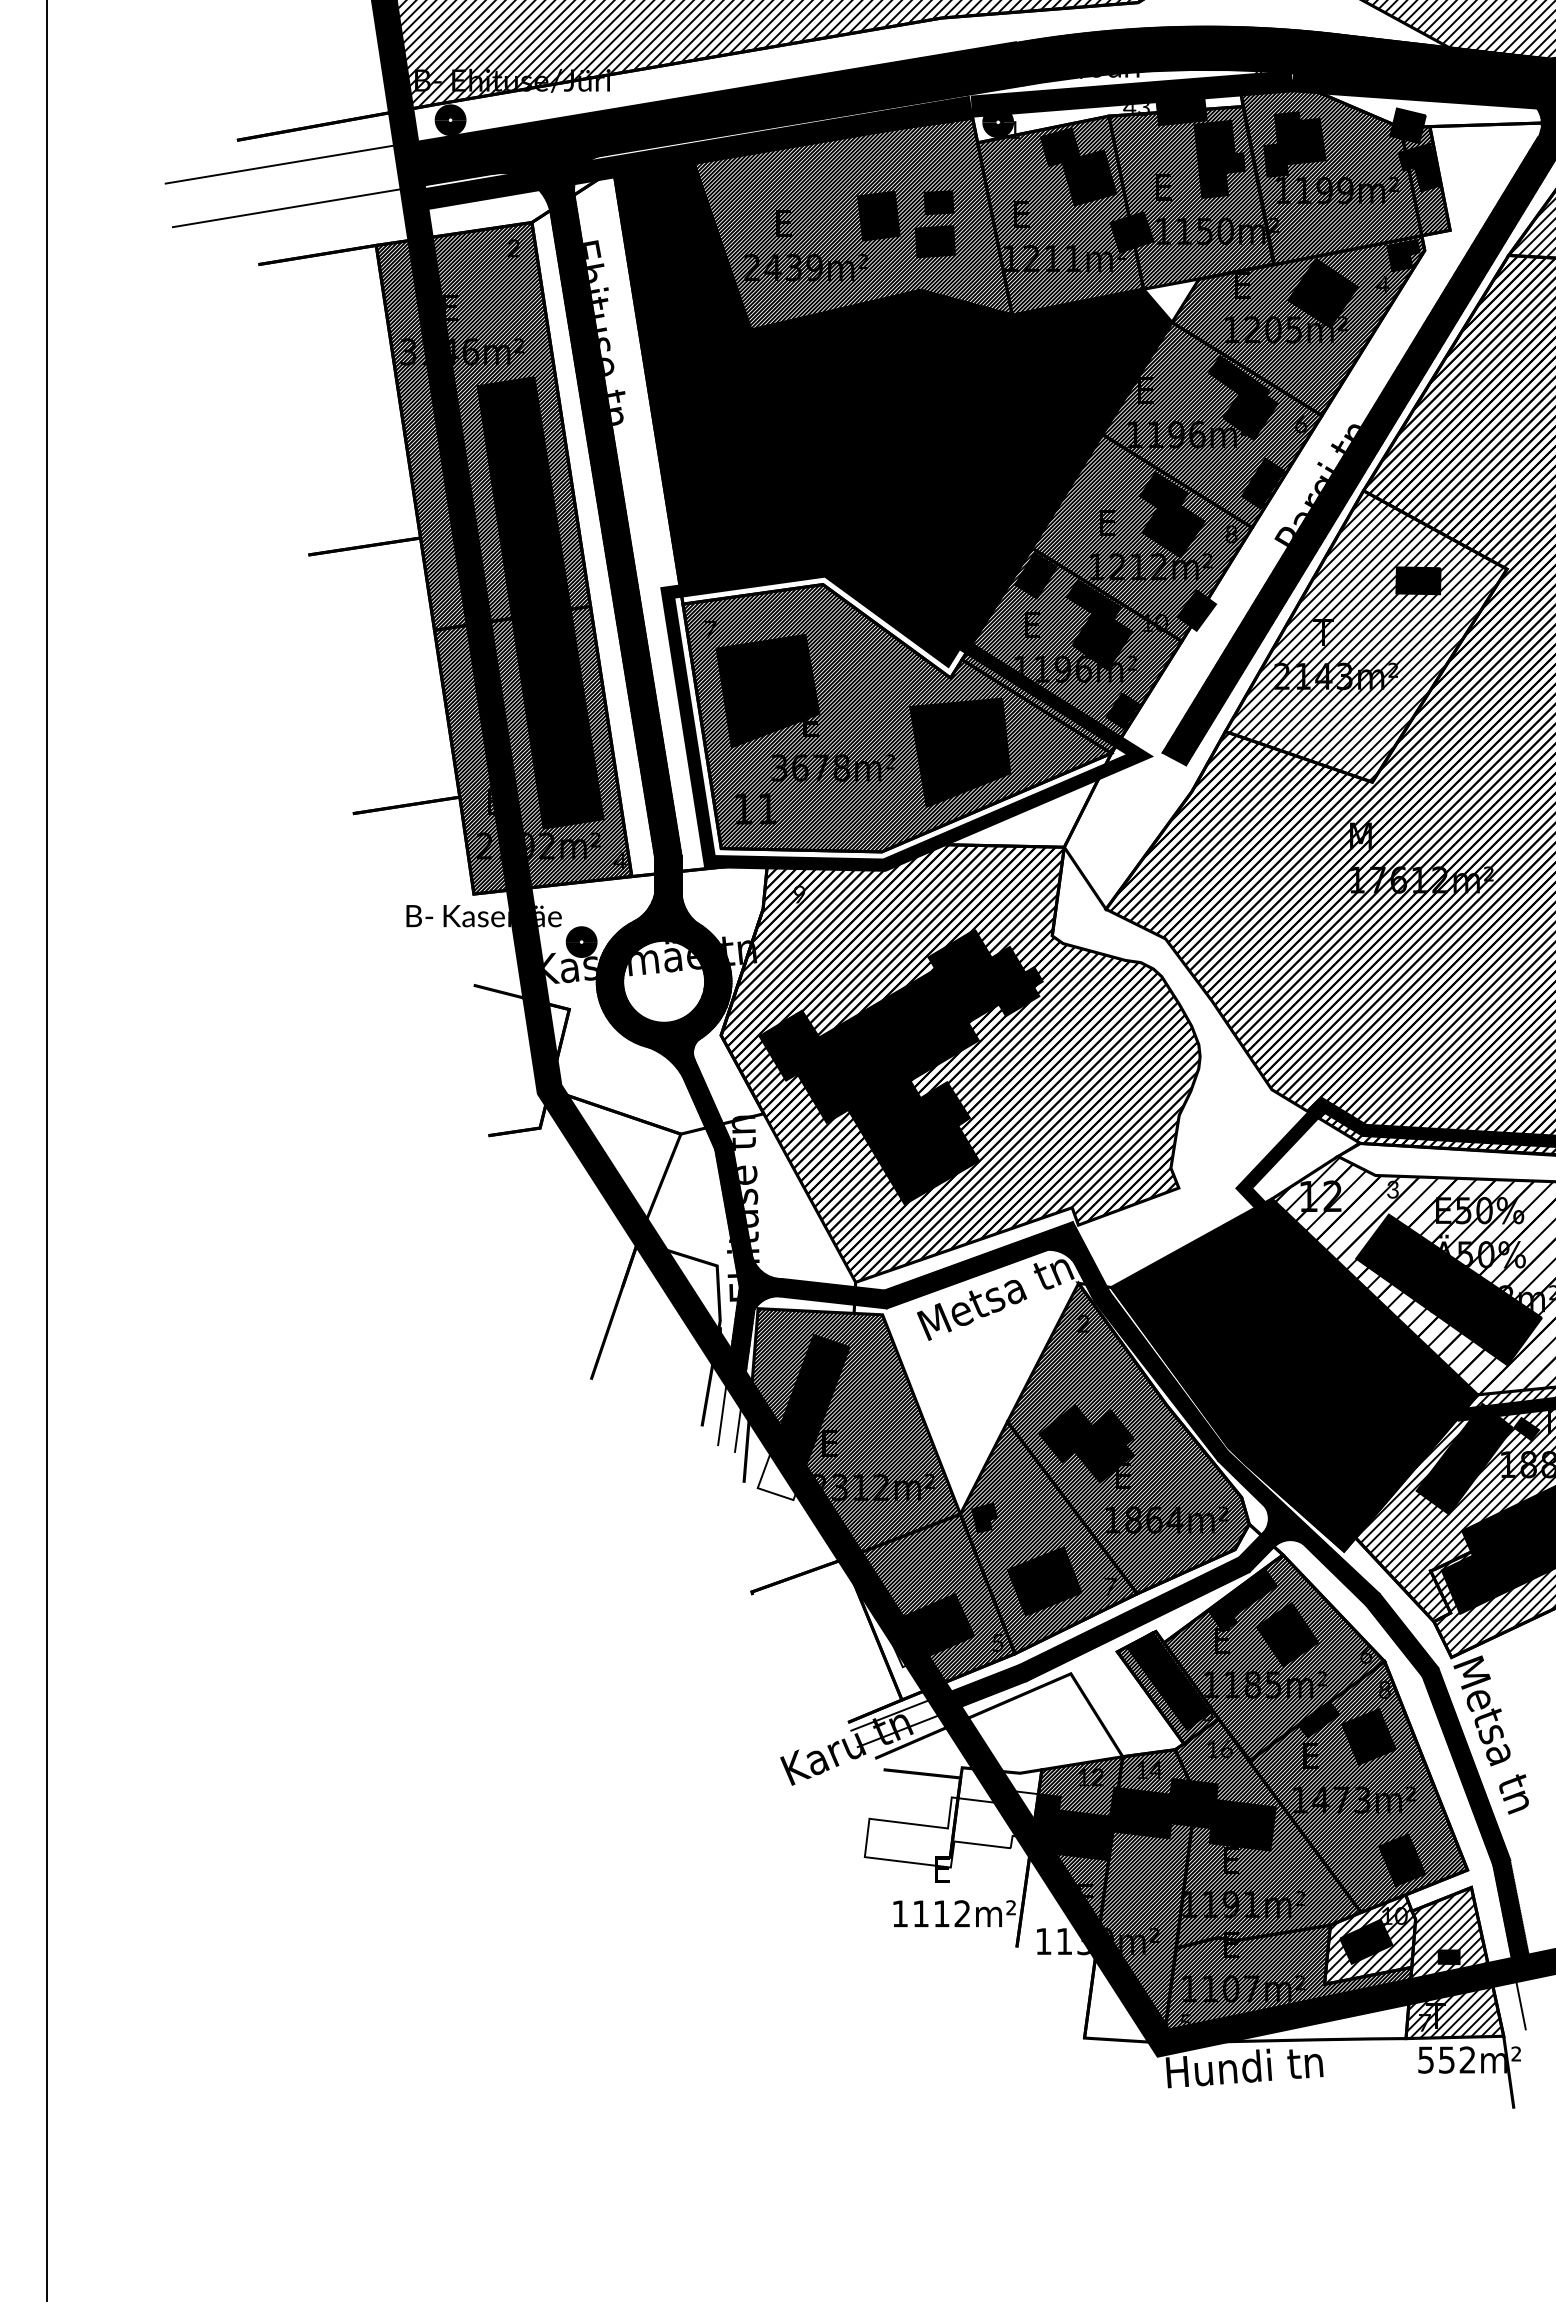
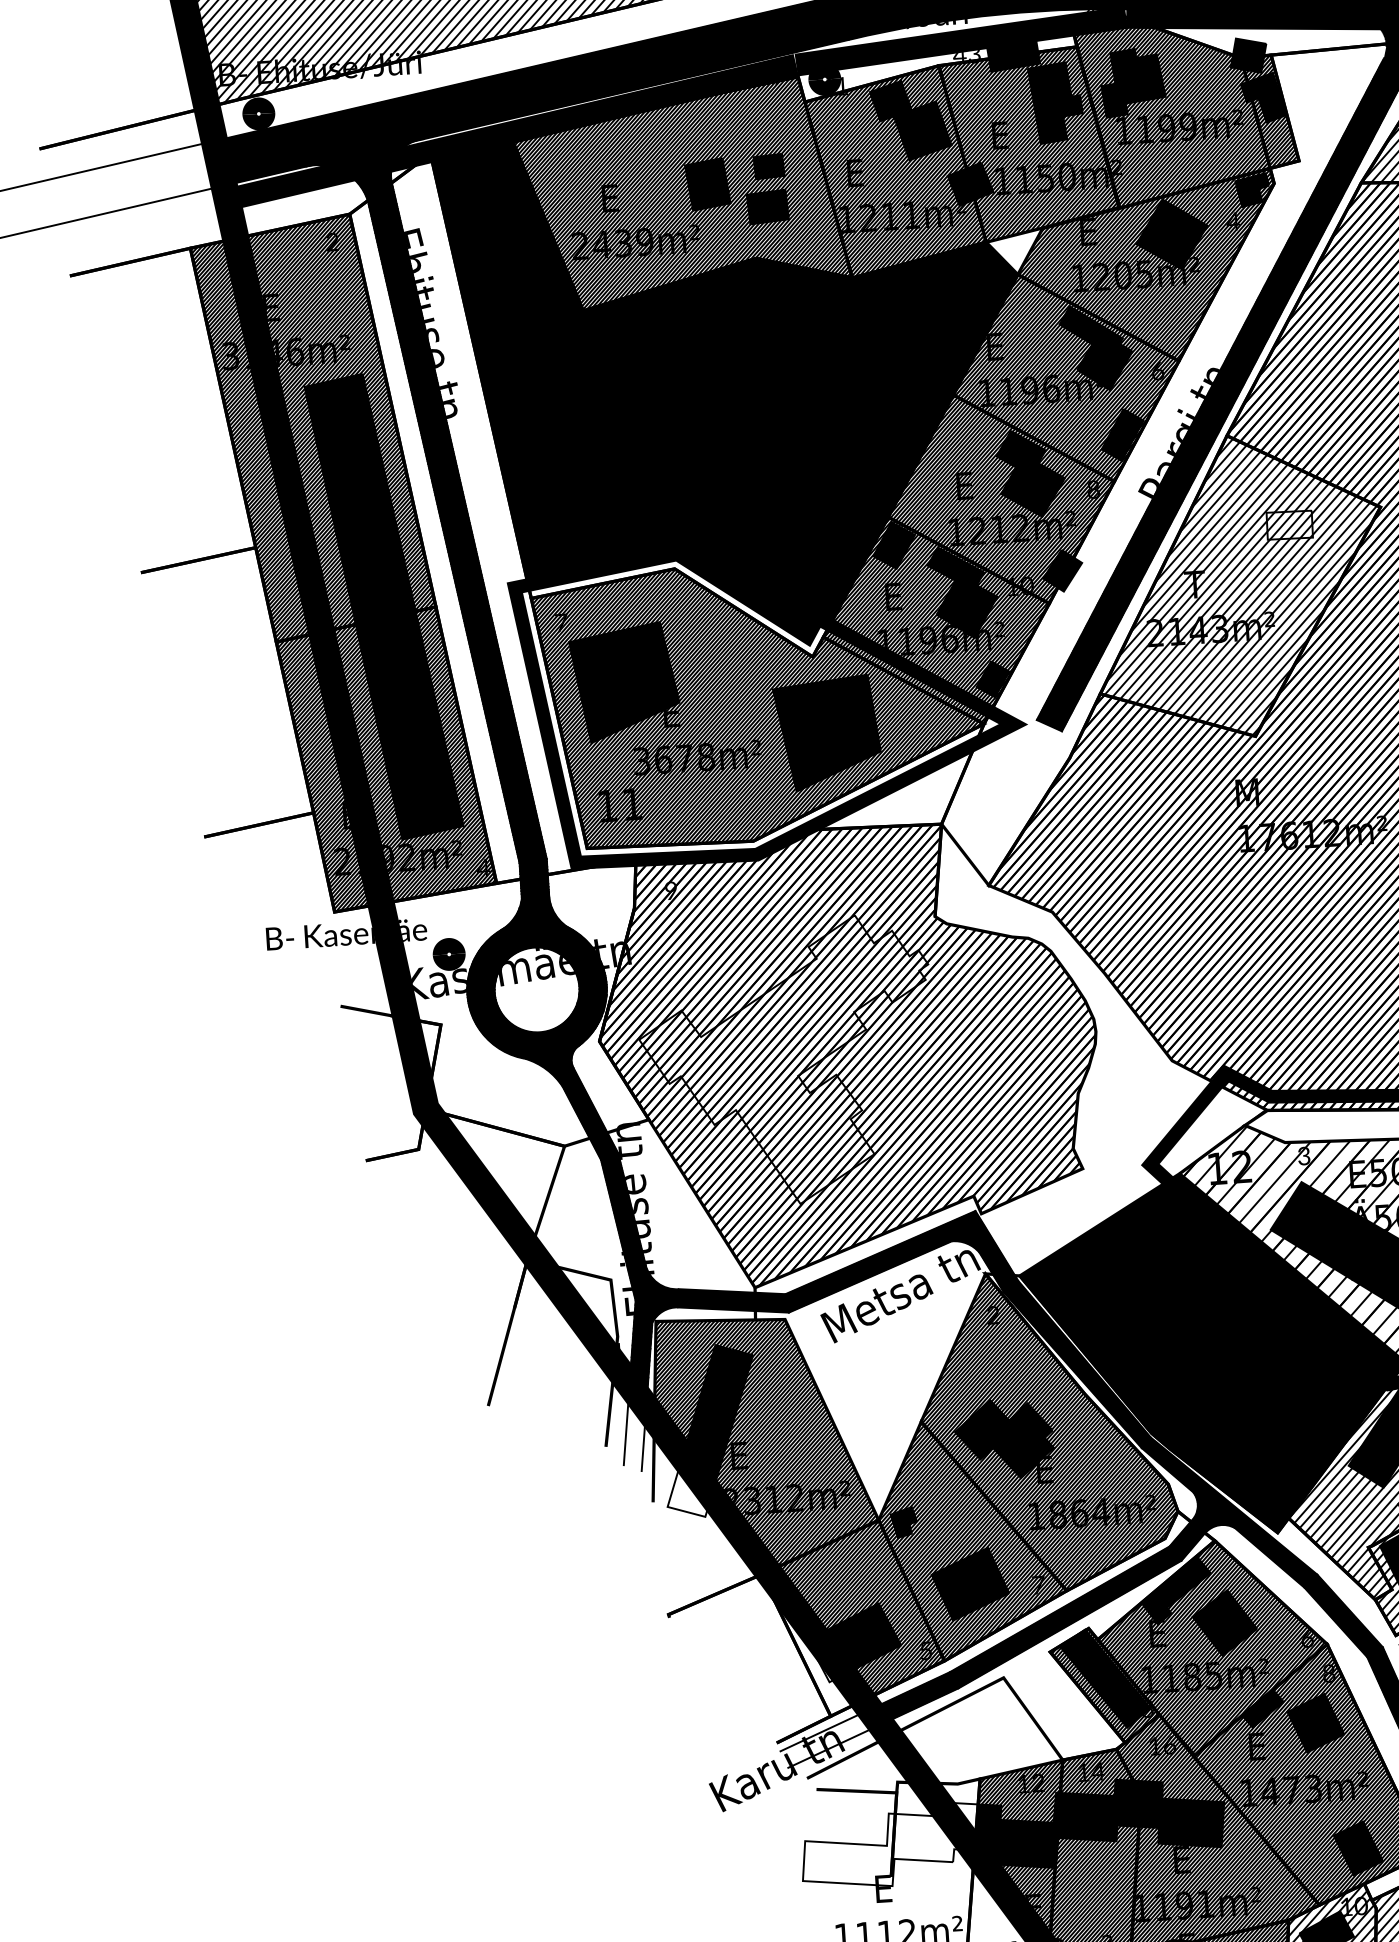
fill: (1418, 580) -> (1289, 524), removed
fill: (900, 1066) -> (786, 1061), removed

